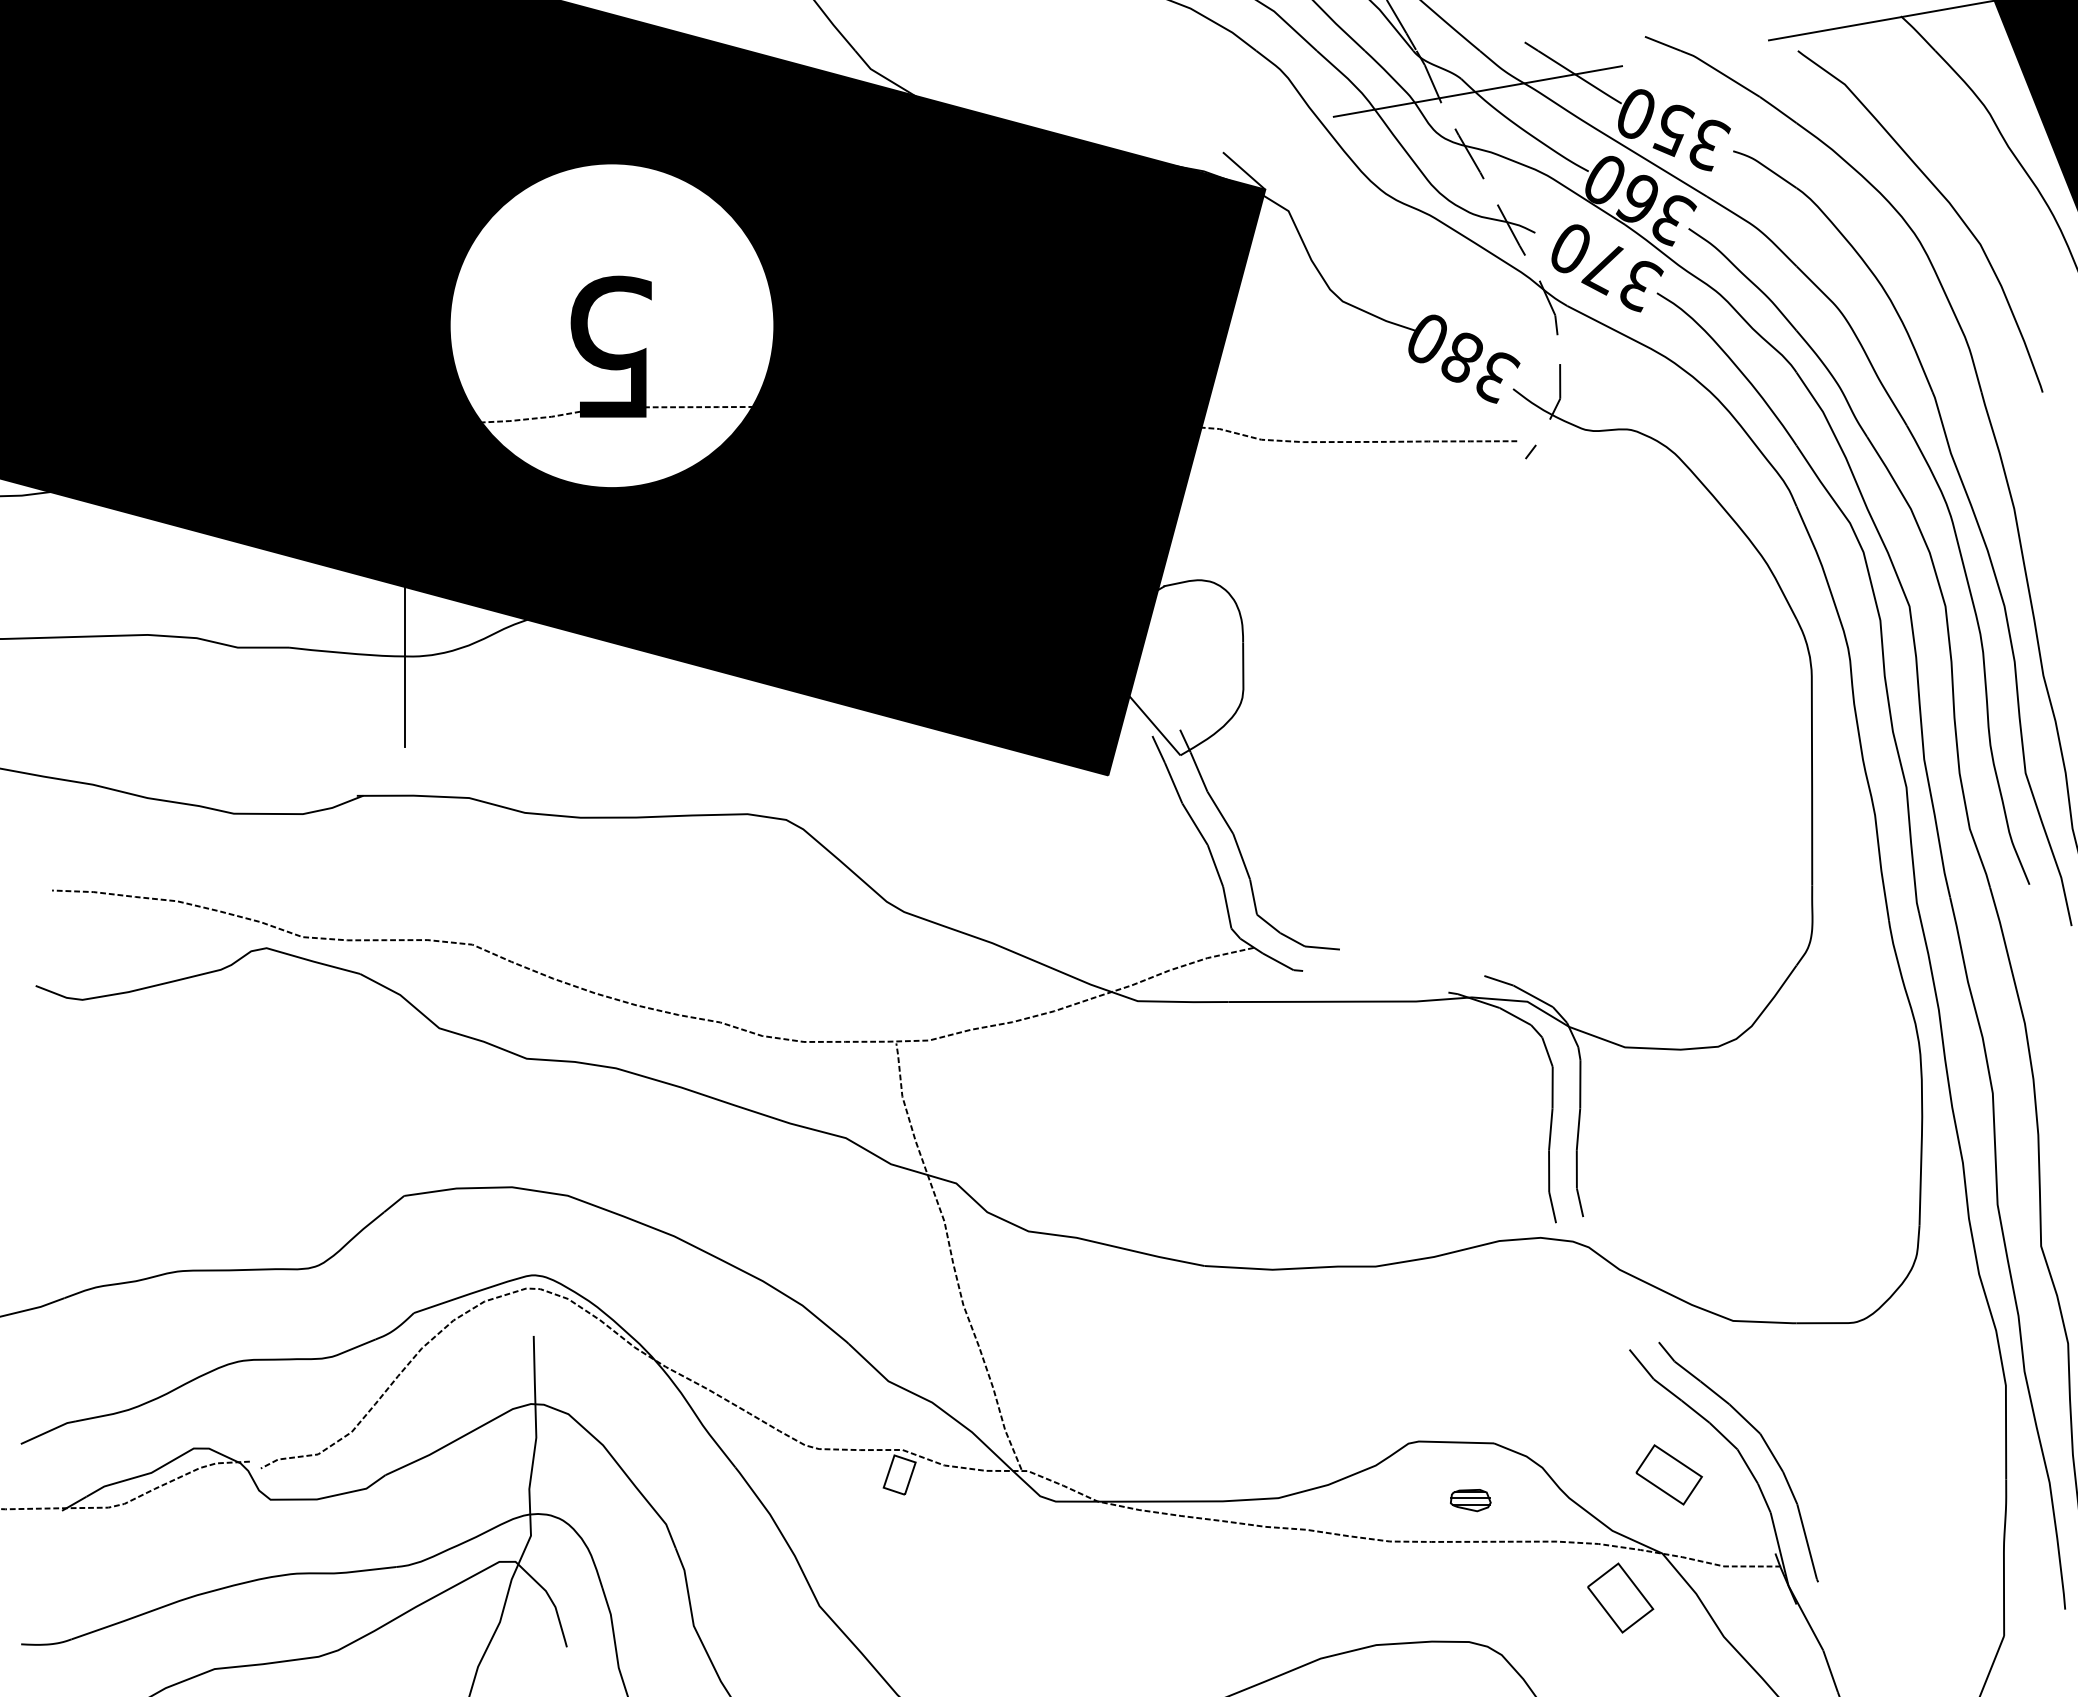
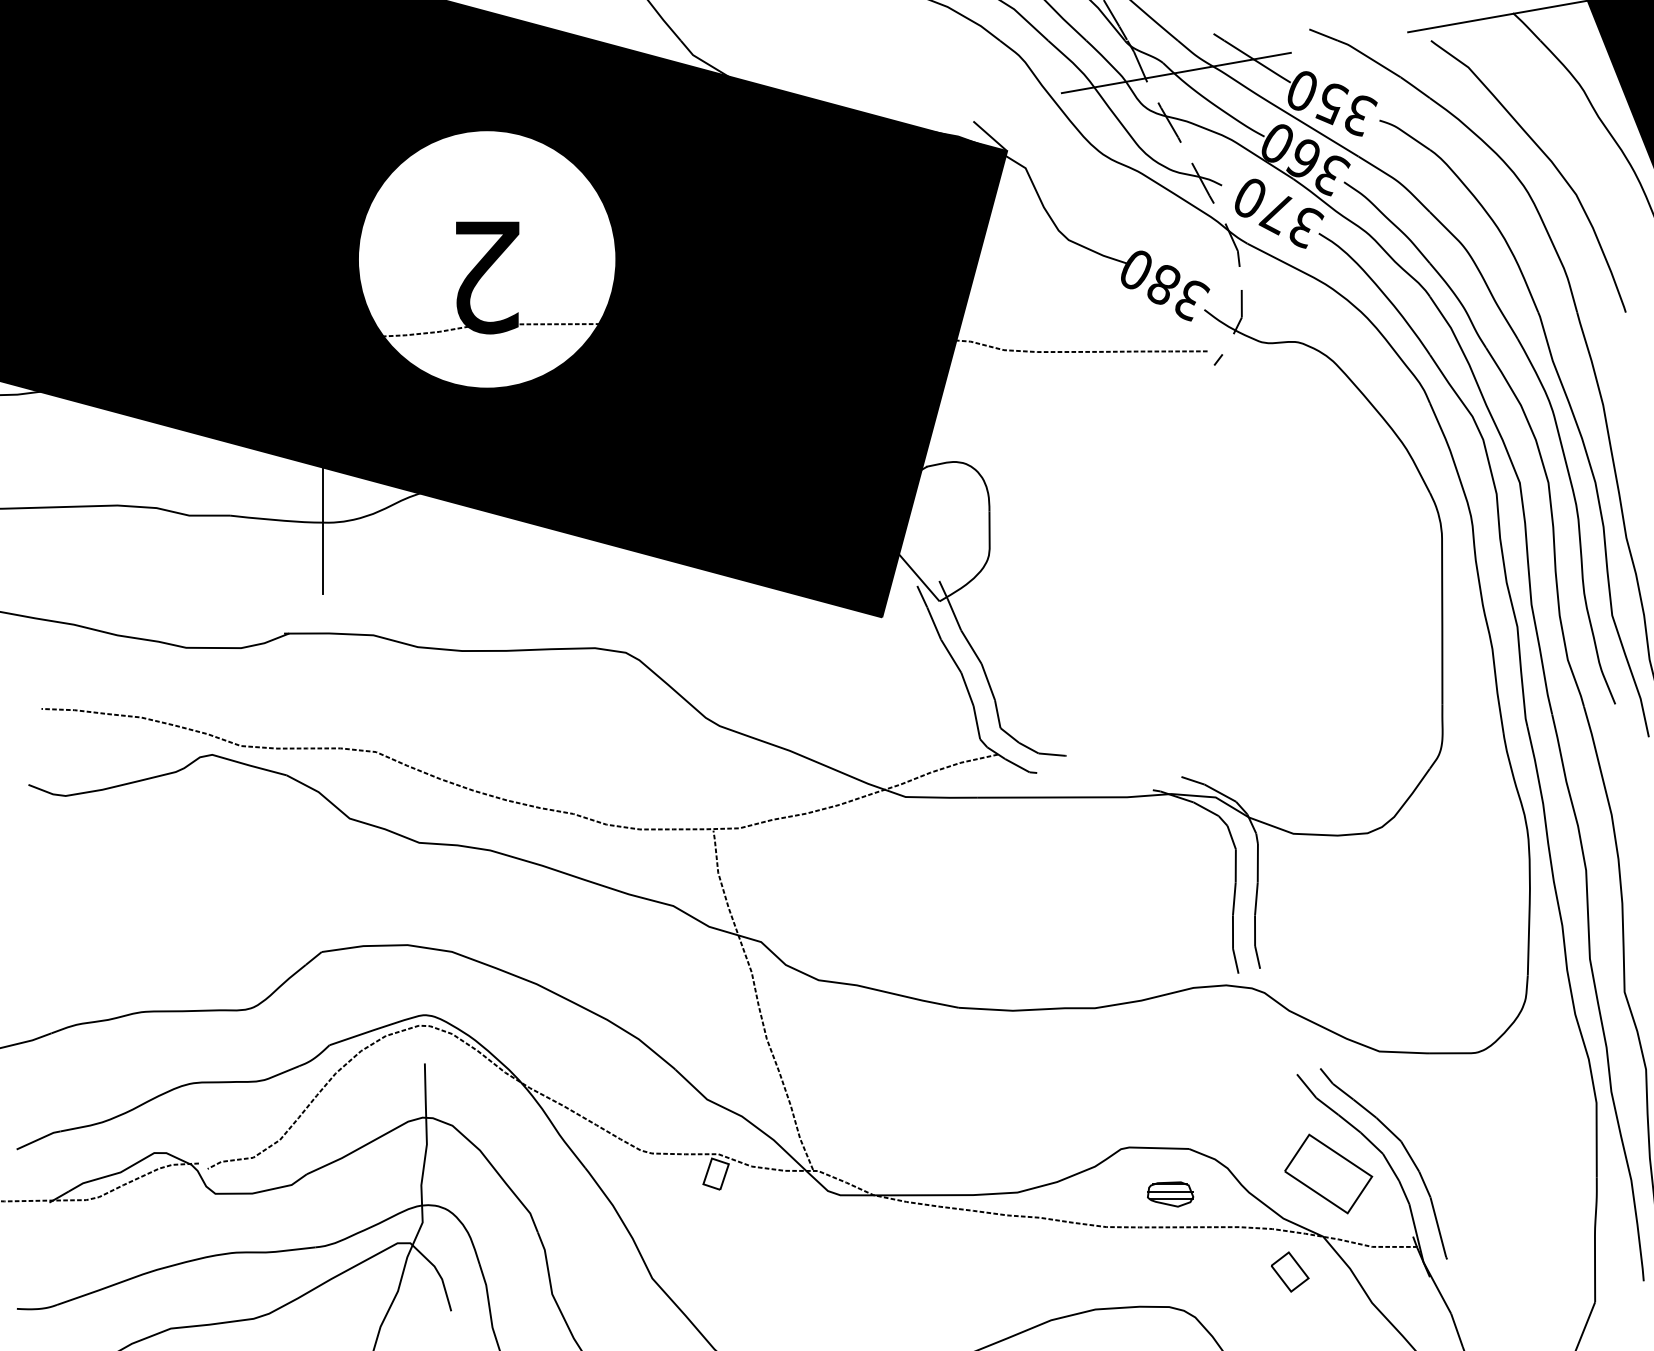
text: (611, 347) -> (486, 276), 5 -> 2
part: (1668, 1474) -> (1328, 1173), size x1.67
part: (1470, 1500) -> (1170, 1194), size x1.43
part: (1621, 1597) -> (1290, 1271), size x0.71

